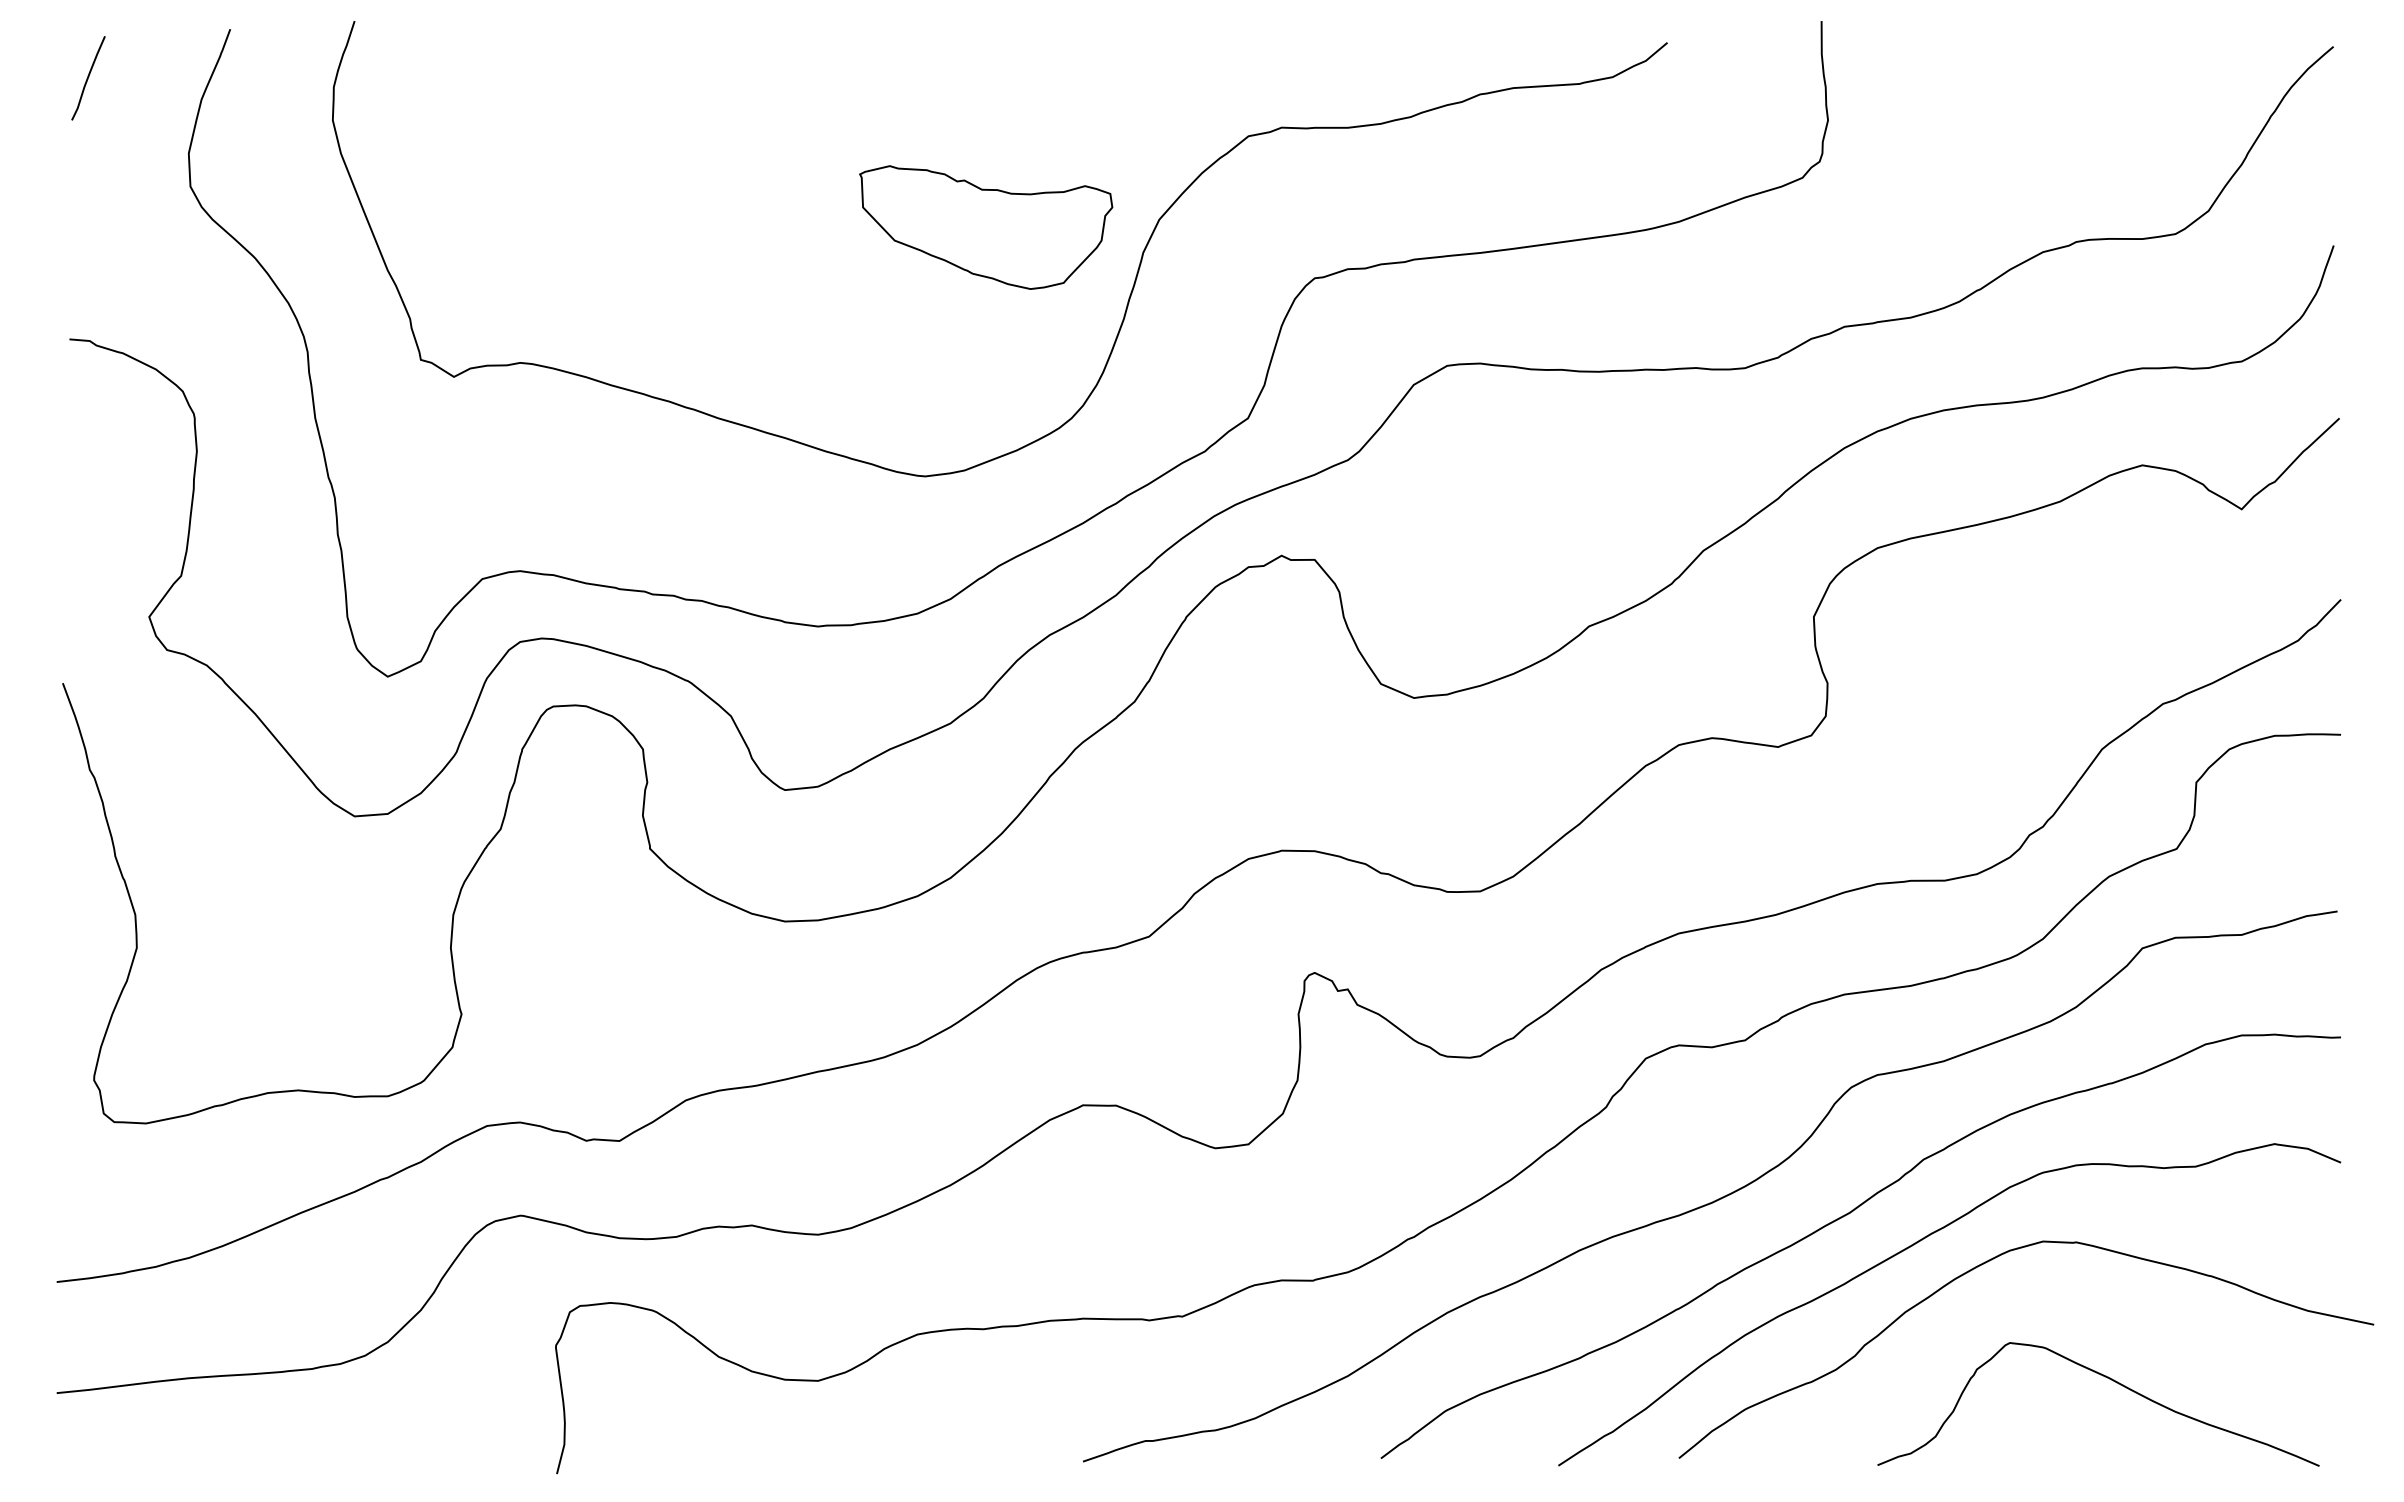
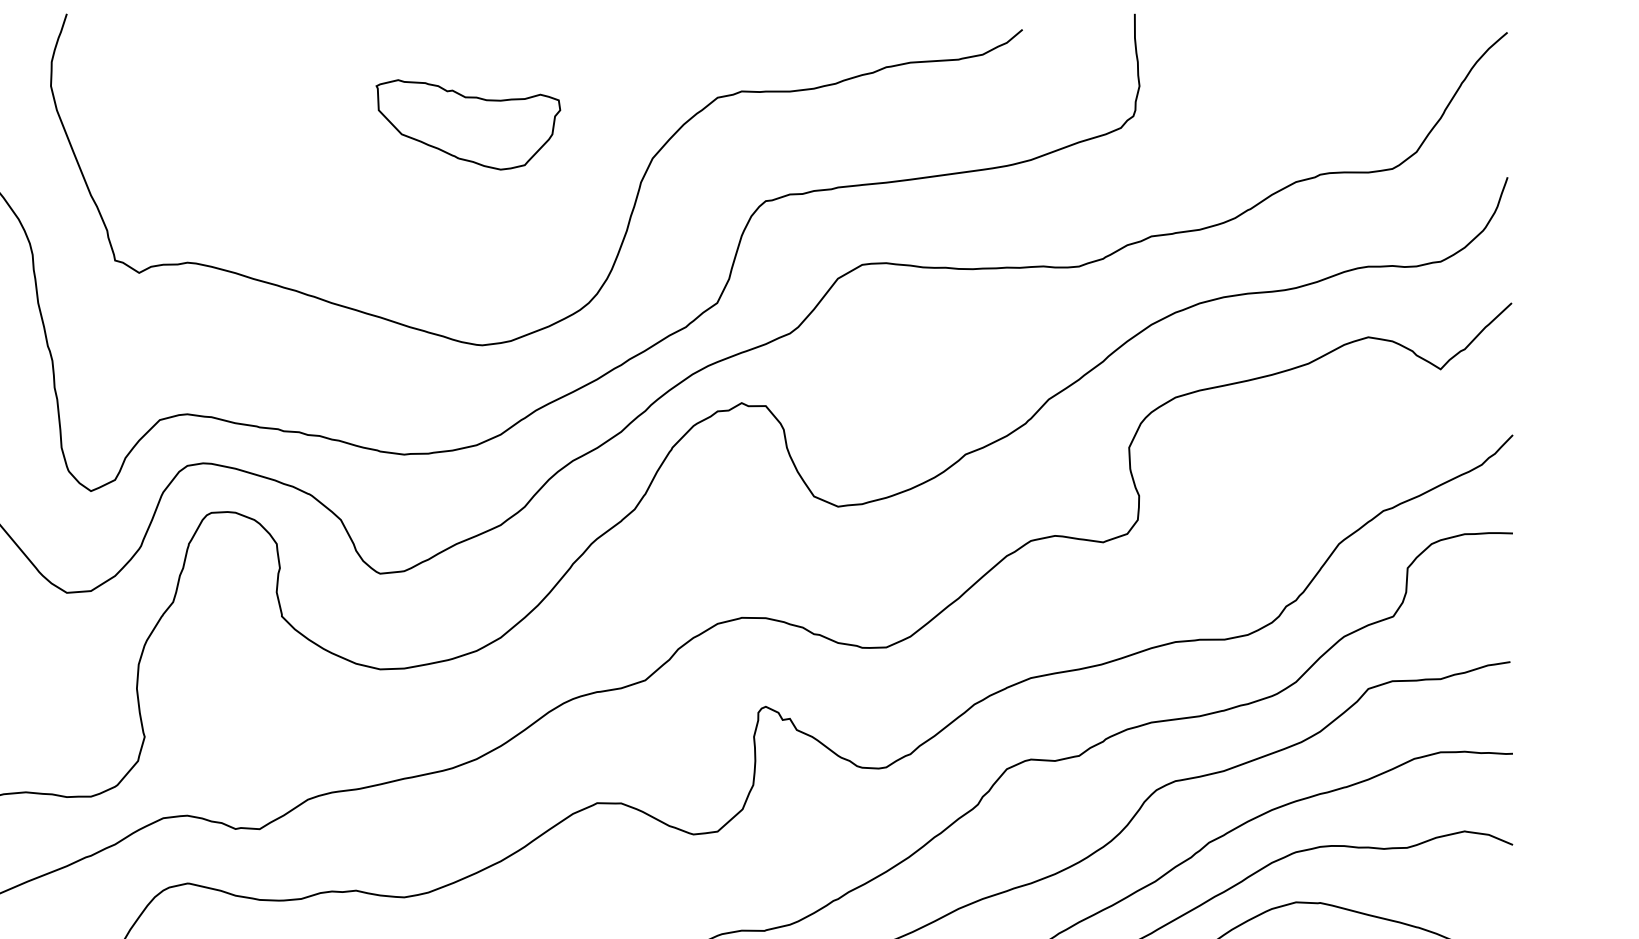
part: (986, 227) -> (468, 124), moved

